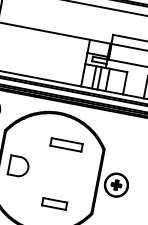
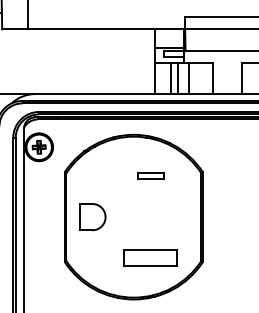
part: (66, 144) -> (150, 175), size x0.6
part: (116, 184) -> (227, 216), removed
part: (54, 203) -> (149, 257), size x1.6

